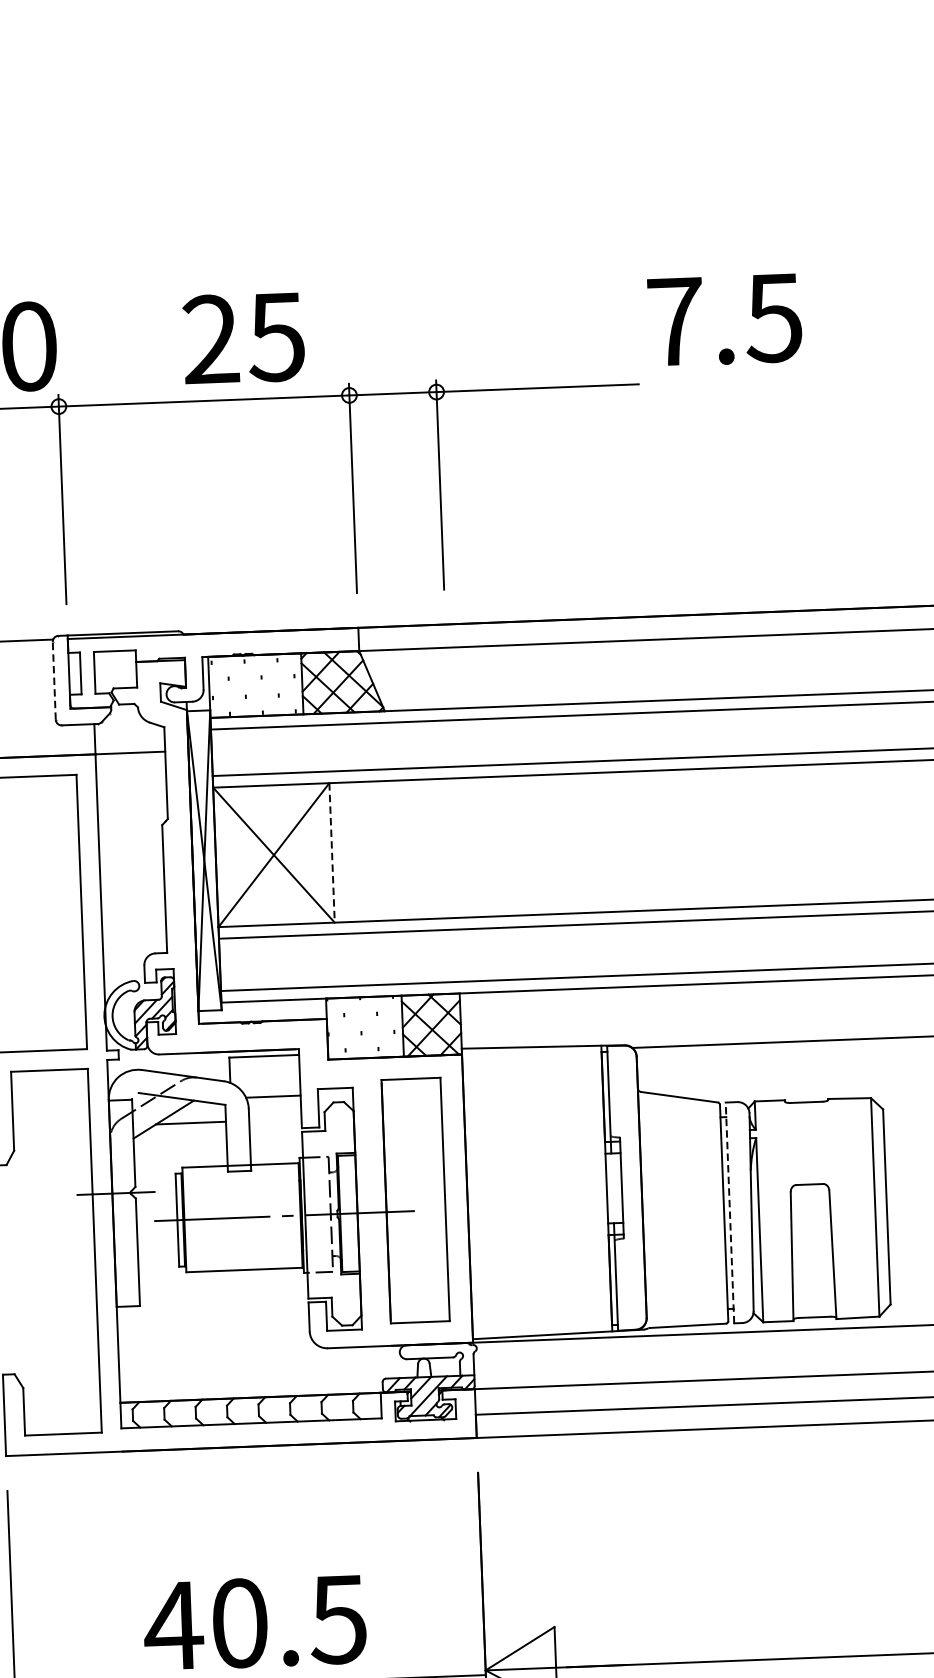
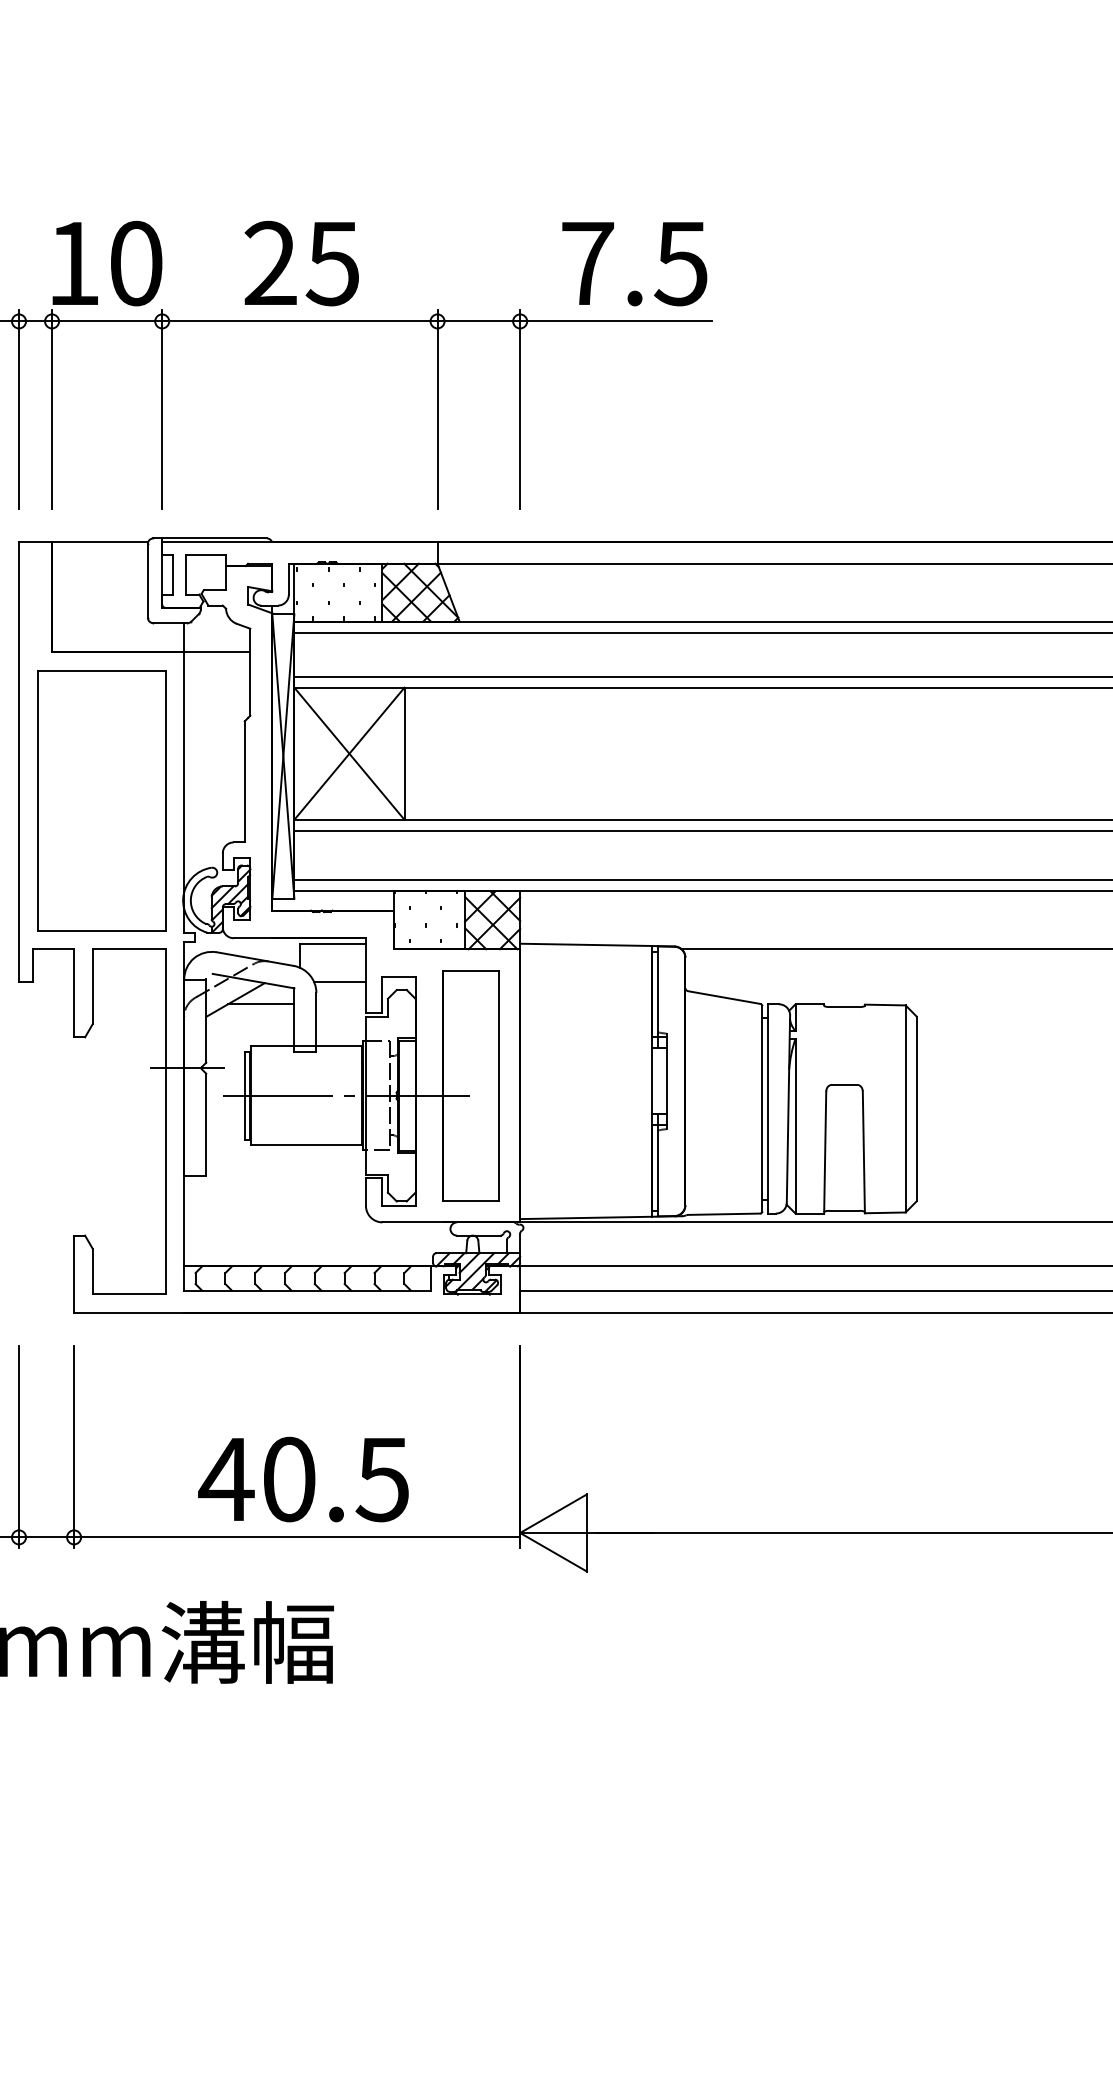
text: (724, 320) -> (634, 264), moved
text: (243, 338) -> (301, 263), moved
line: (53, 680) -> (147, 580), dashed -> solid
line: (332, 853) -> (404, 754), dashed -> solid
line: (729, 1212) -> (767, 1108), dashed -> solid

